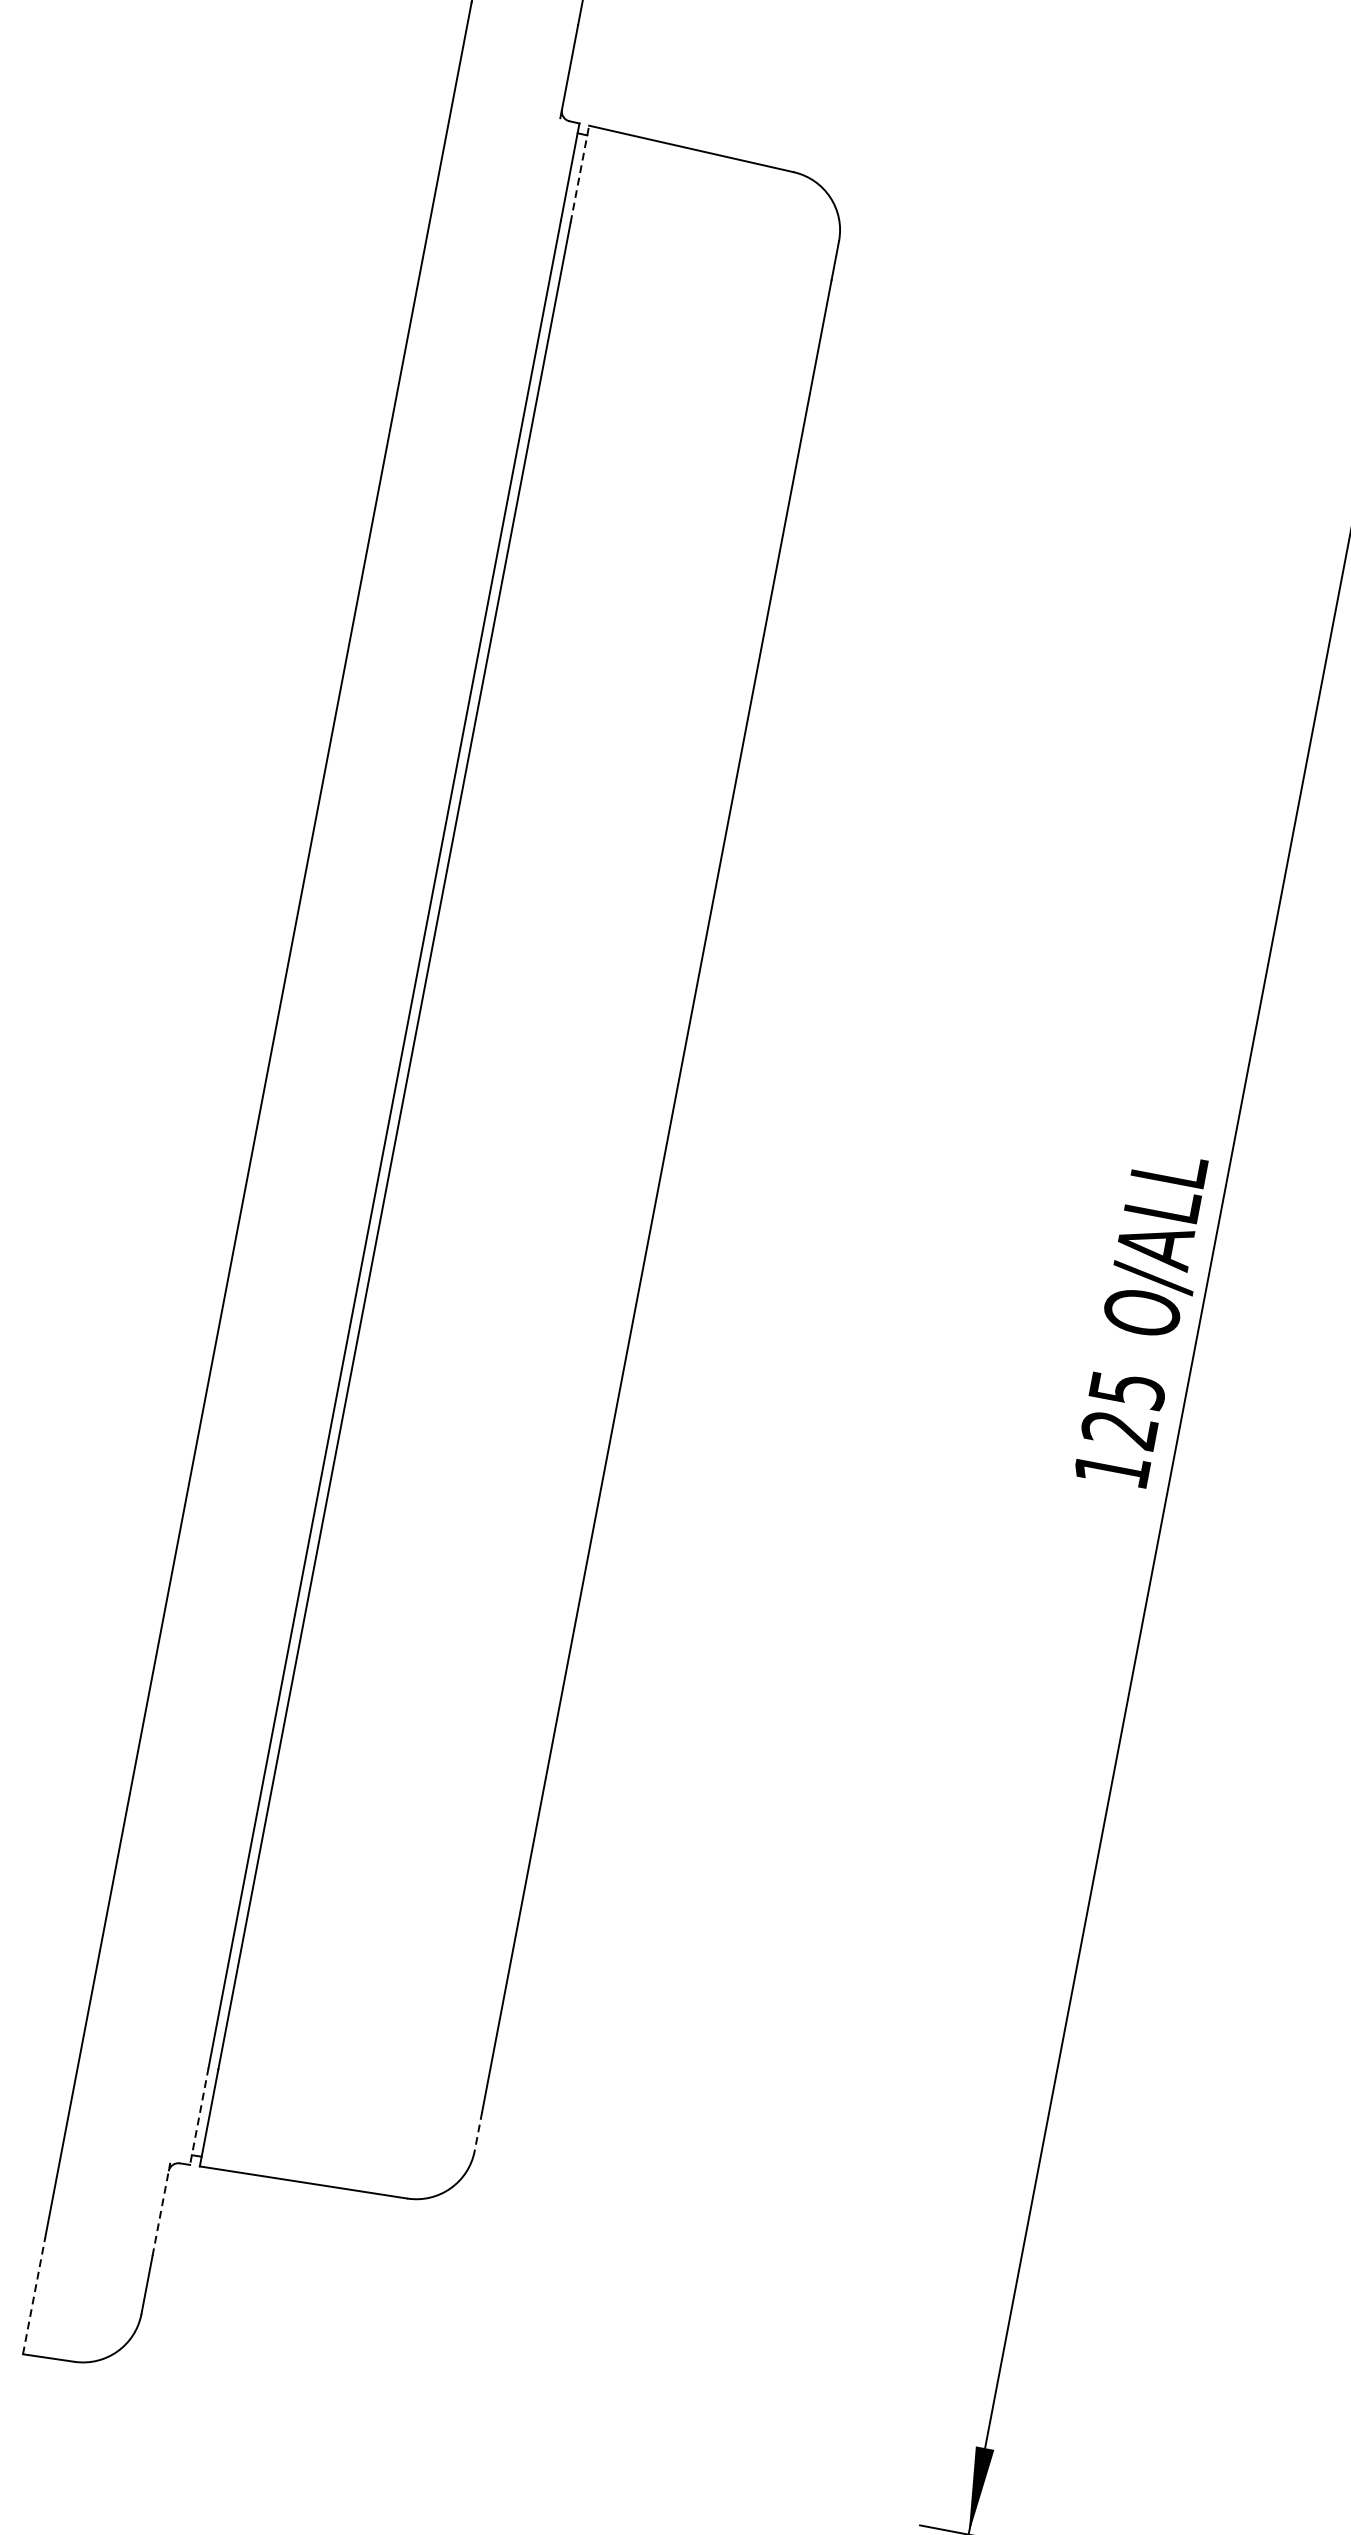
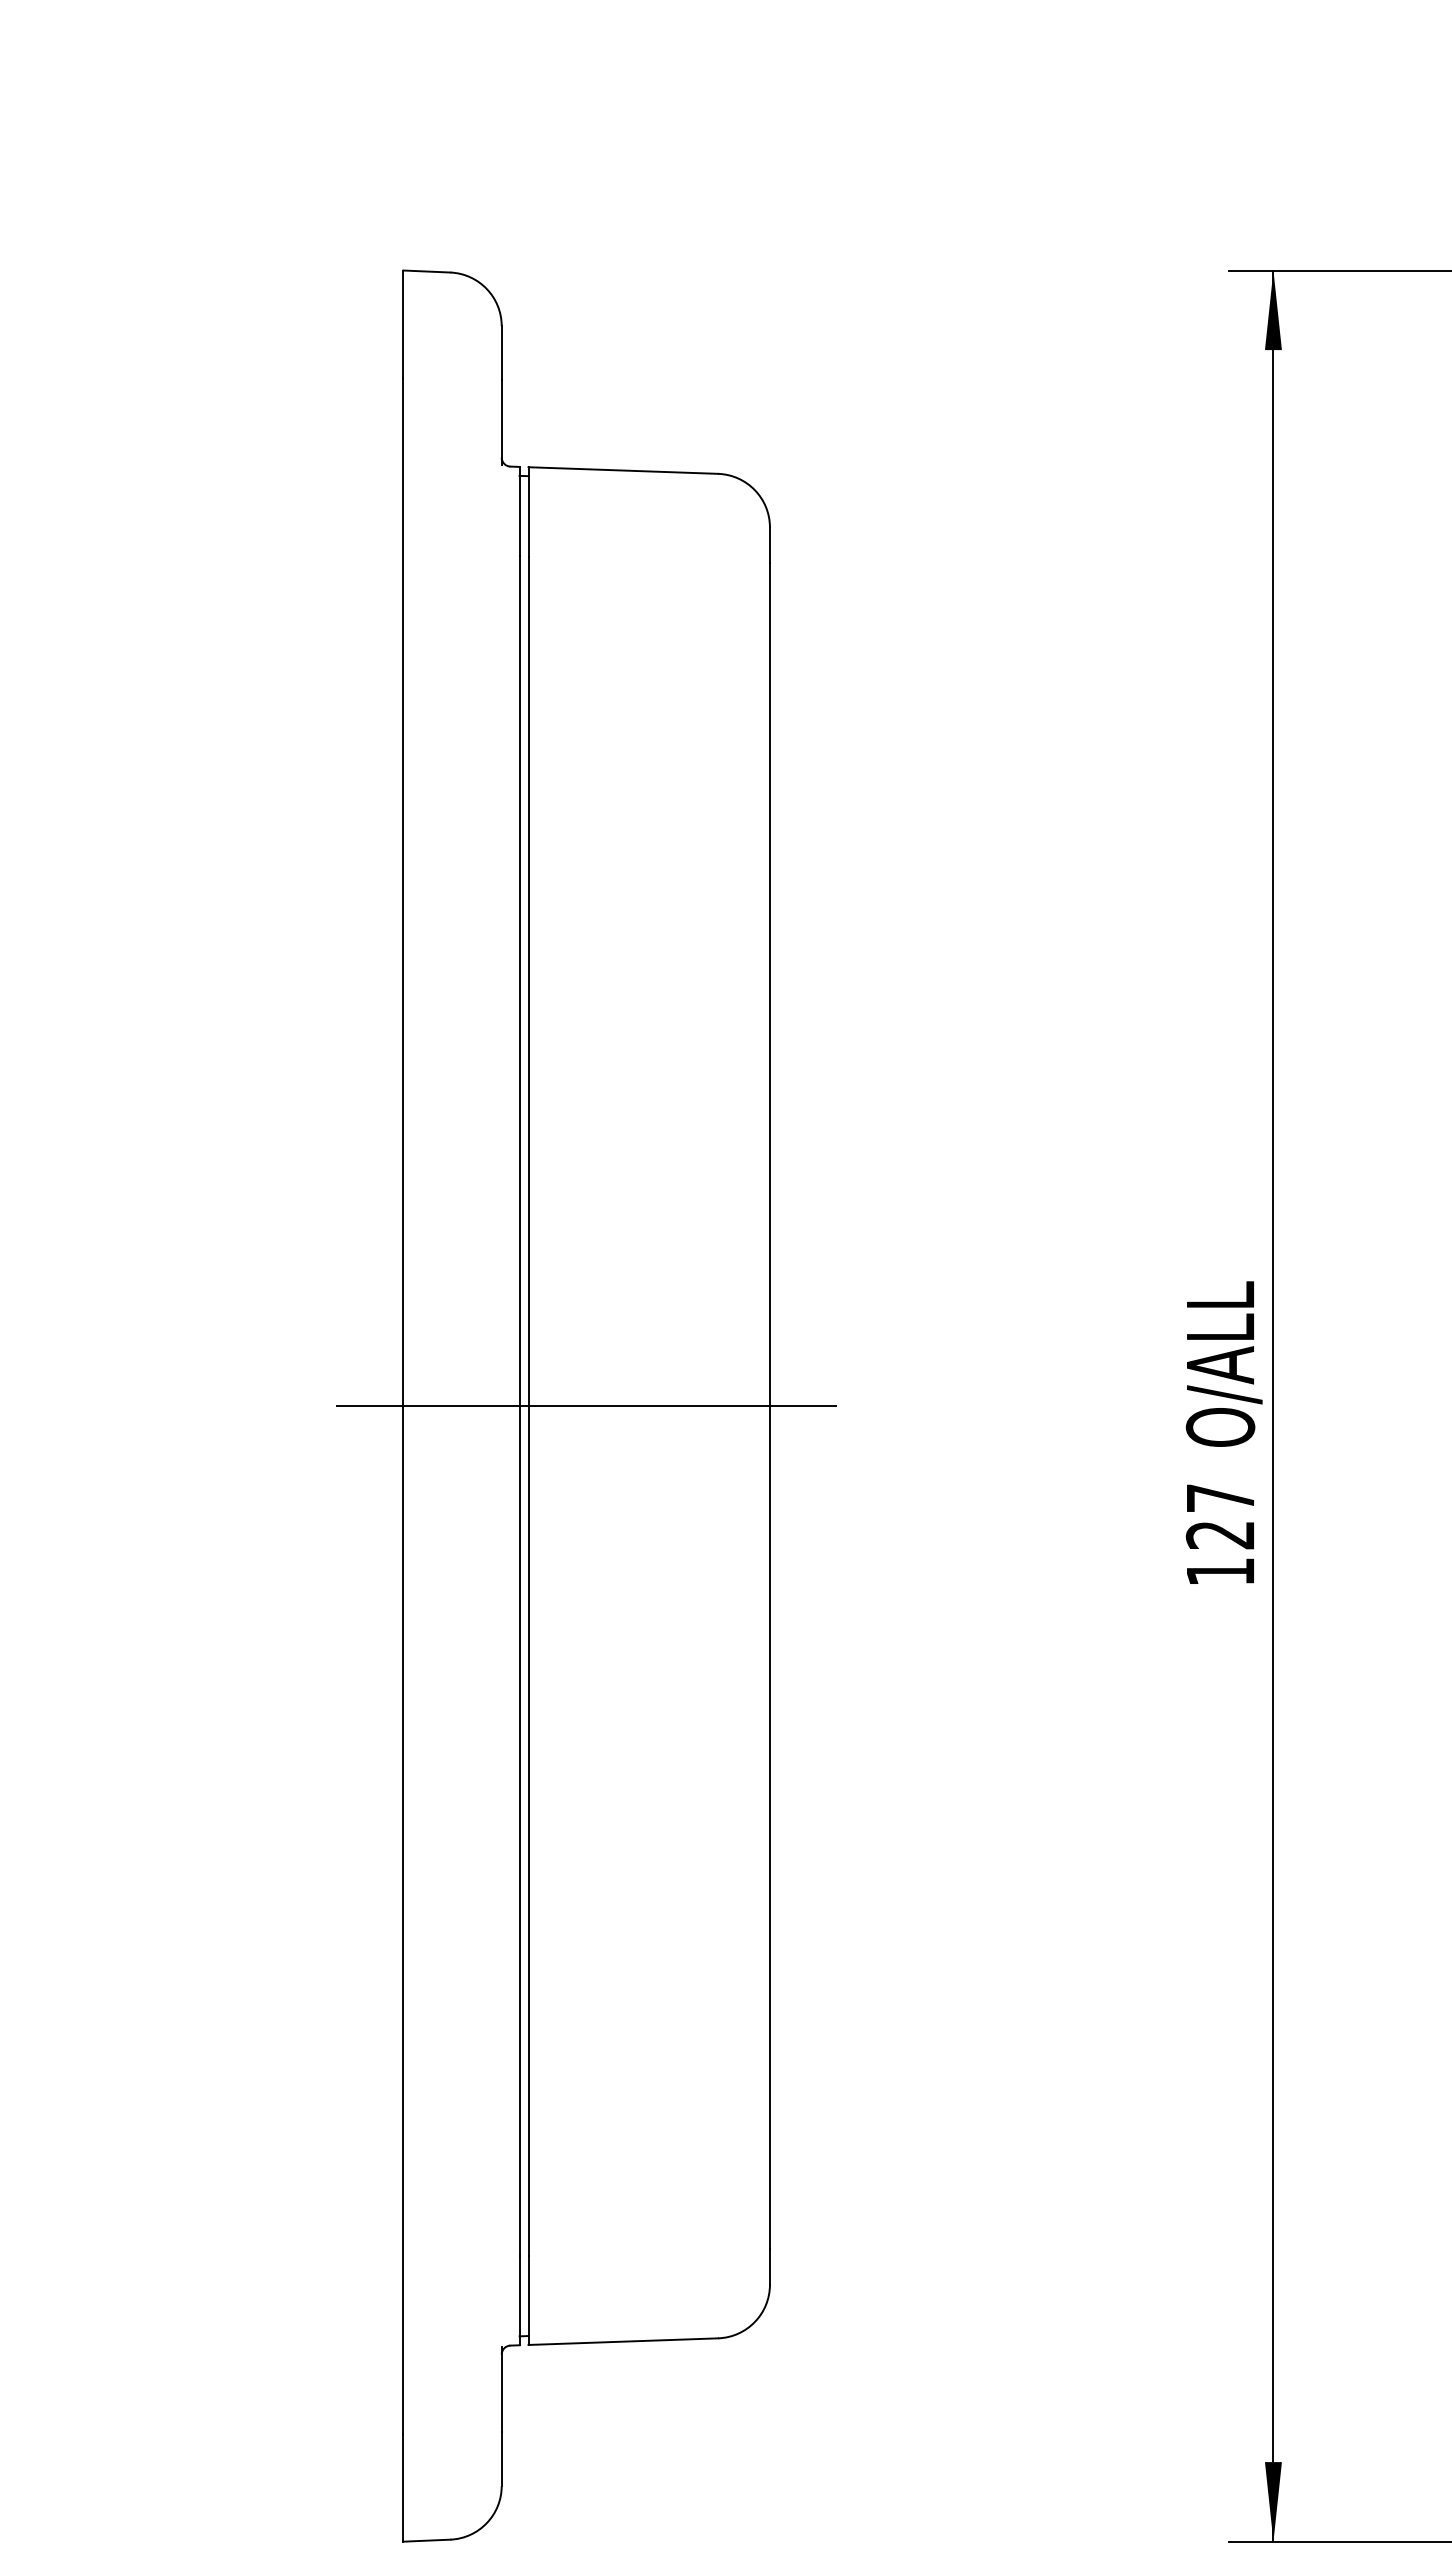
line: (579, 173) -> (528, 511), dashed -> solid
line: (457, 1158) -> (586, 1406), added
text: (1128, 1390) -> (1221, 1498), 125 -> 127
line: (199, 2116) -> (519, 2300), dashed -> solid
line: (477, 2131) -> (769, 2266), dashed -> solid
line: (161, 2209) -> (501, 2389), dashed -> solid
line: (34, 2296) -> (403, 2488), dashed -> solid

